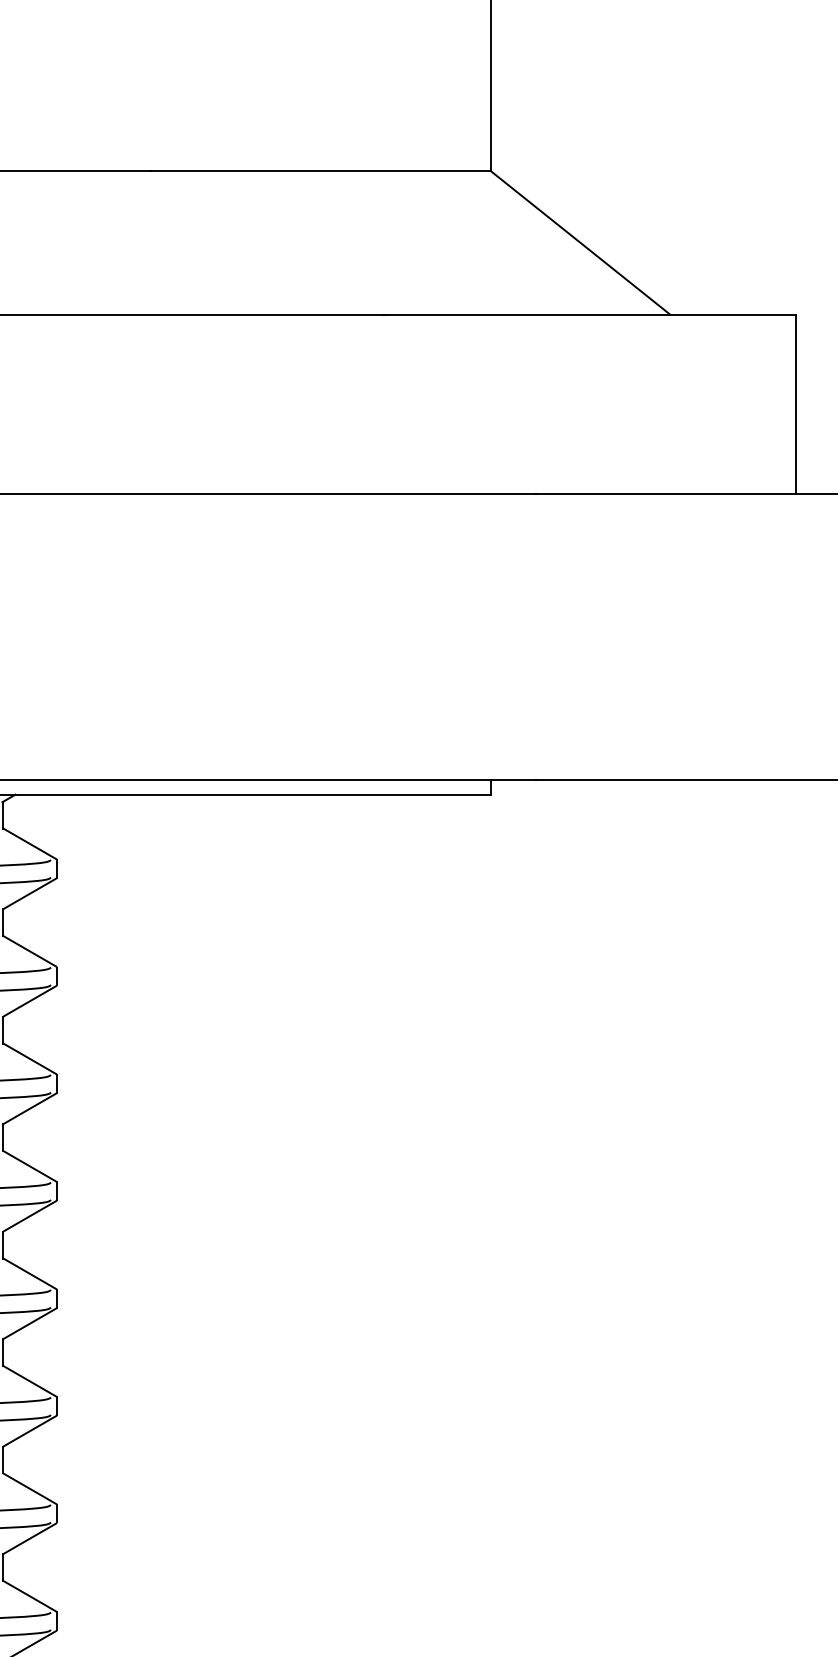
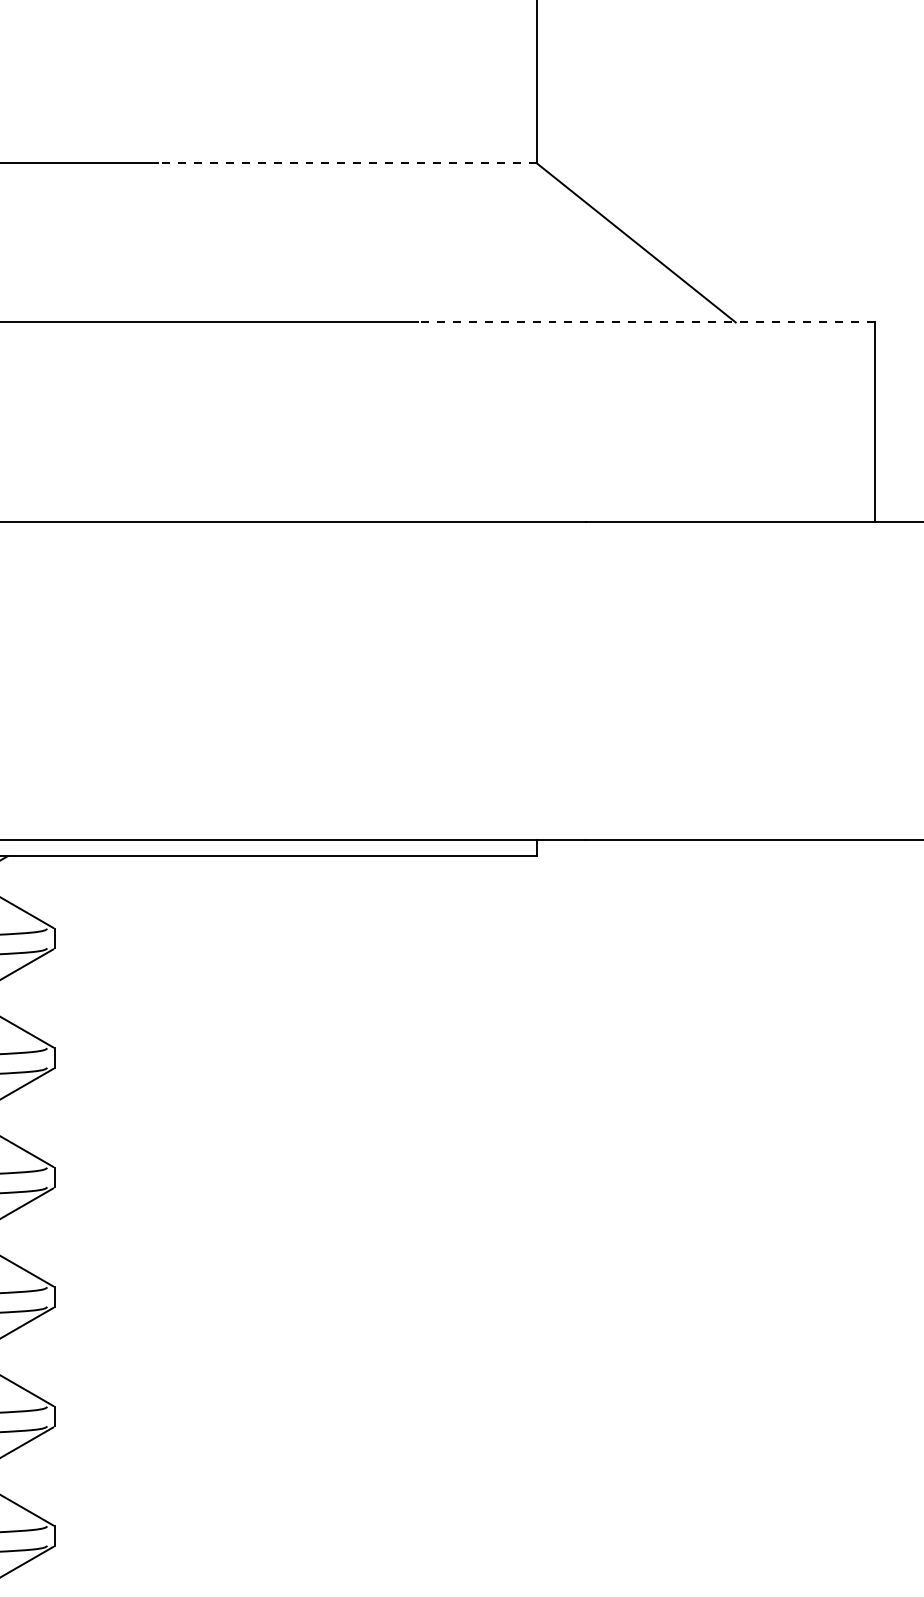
line: (320, 171) -> (346, 163), solid -> dashed
line: (589, 314) -> (646, 322), solid -> dashed

